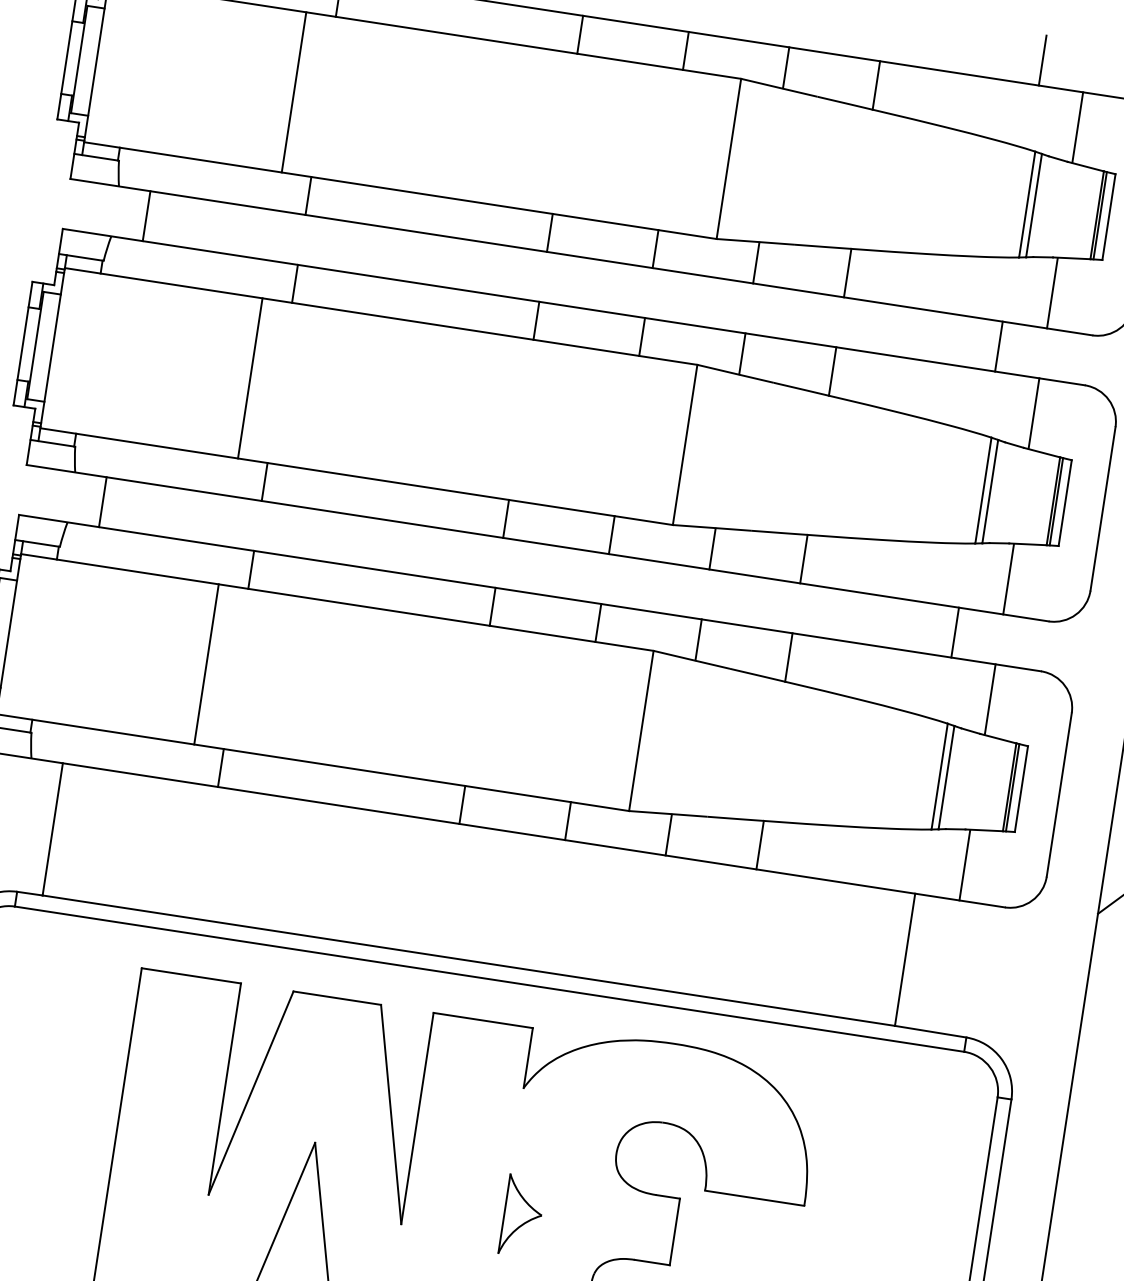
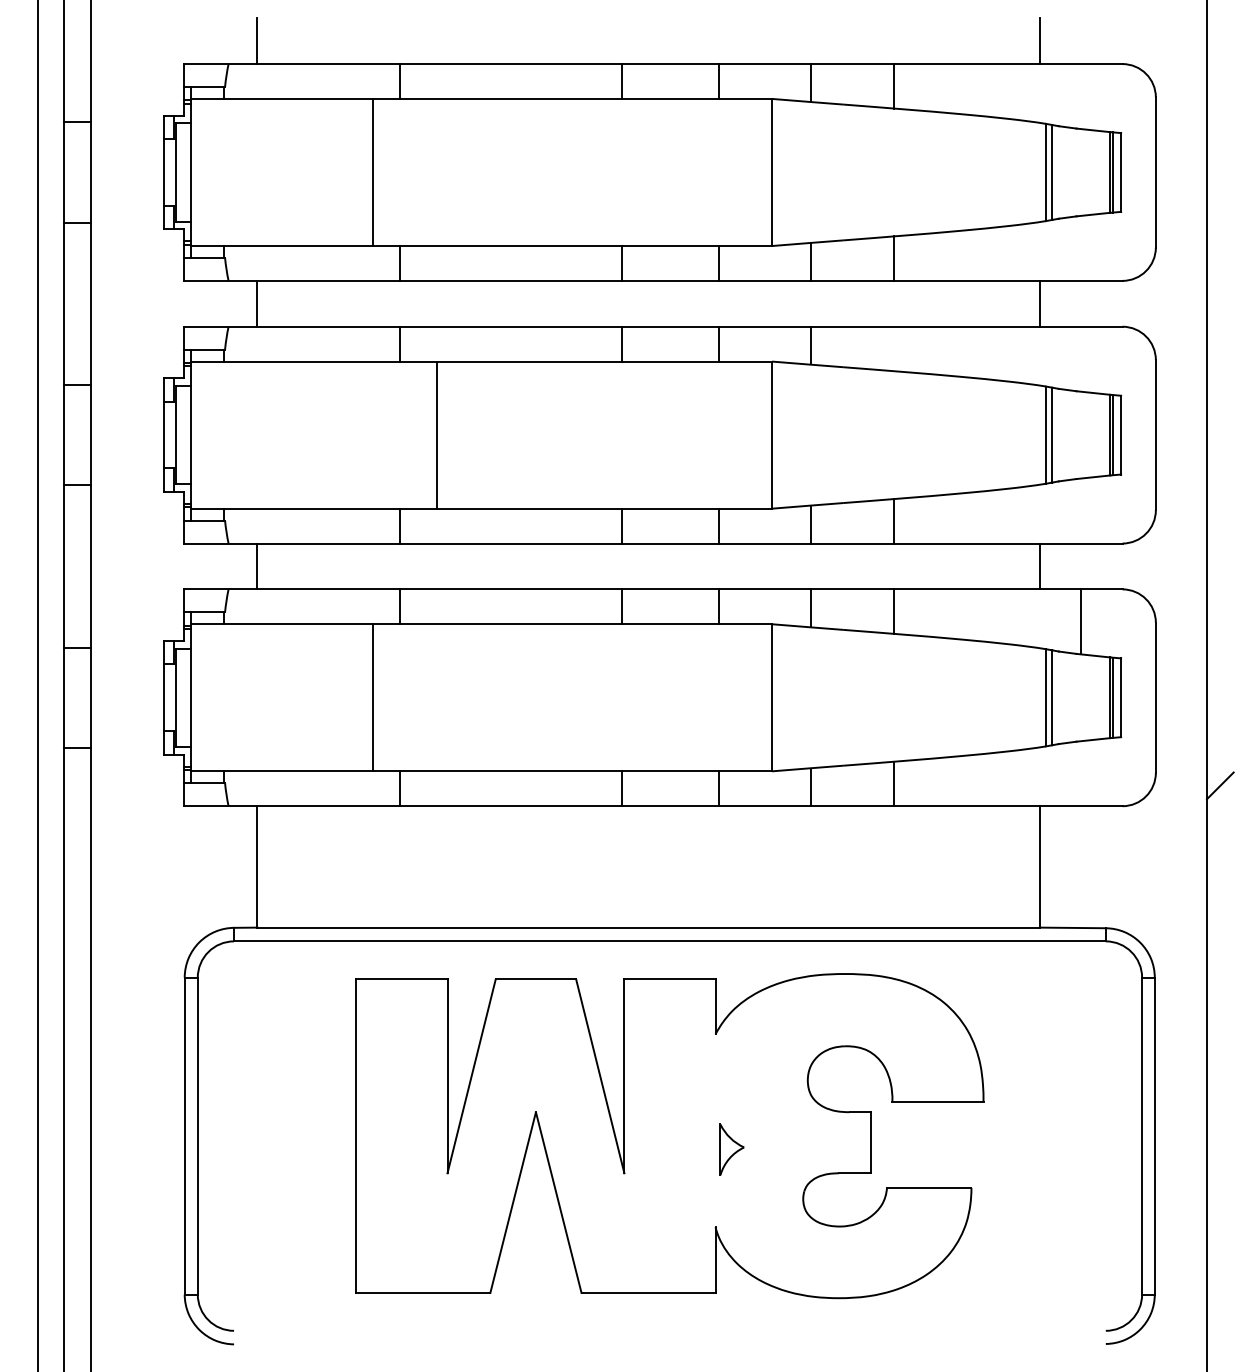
line: (1077, 127) -> (1080, 96), removed
line: (1052, 293) -> (1080, 248), removed
line: (832, 371) -> (894, 348), removed
line: (250, 377) -> (436, 434), moved
line: (1033, 412) -> (1080, 358), removed
line: (1008, 579) -> (1080, 511), removed
line: (964, 864) -> (1080, 773), removed
part: (521, 1216) -> (731, 1149), size x0.7

